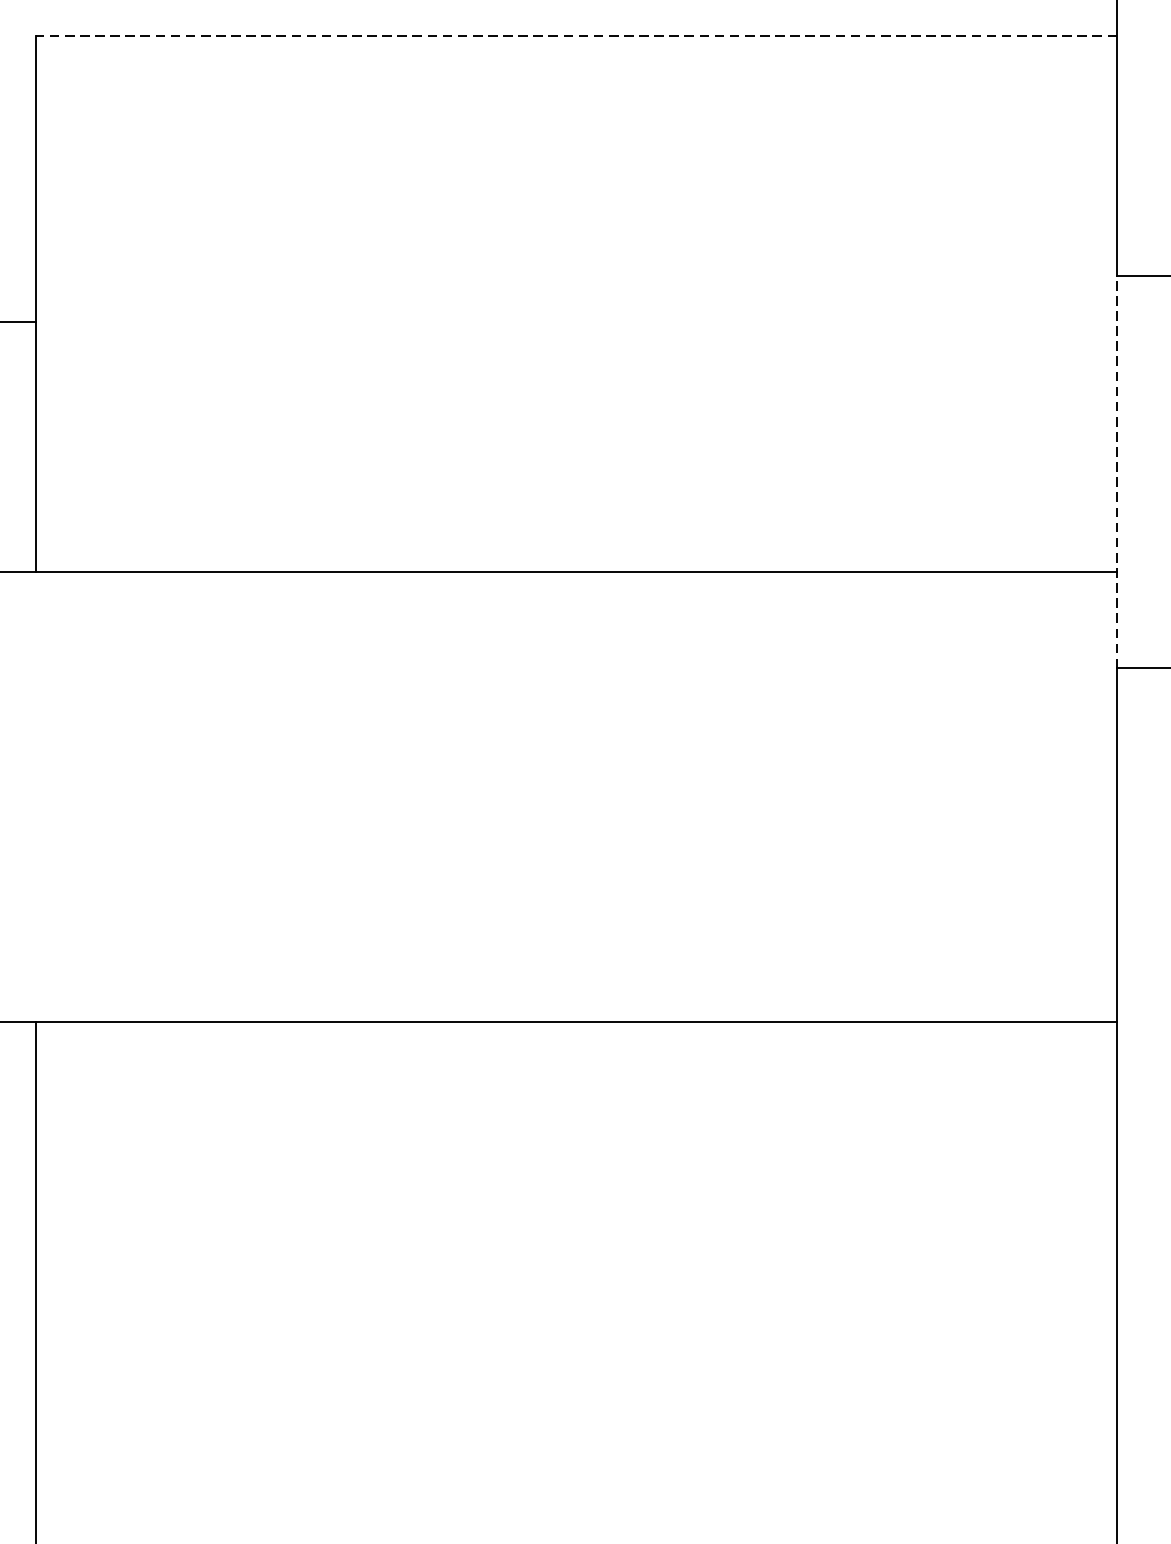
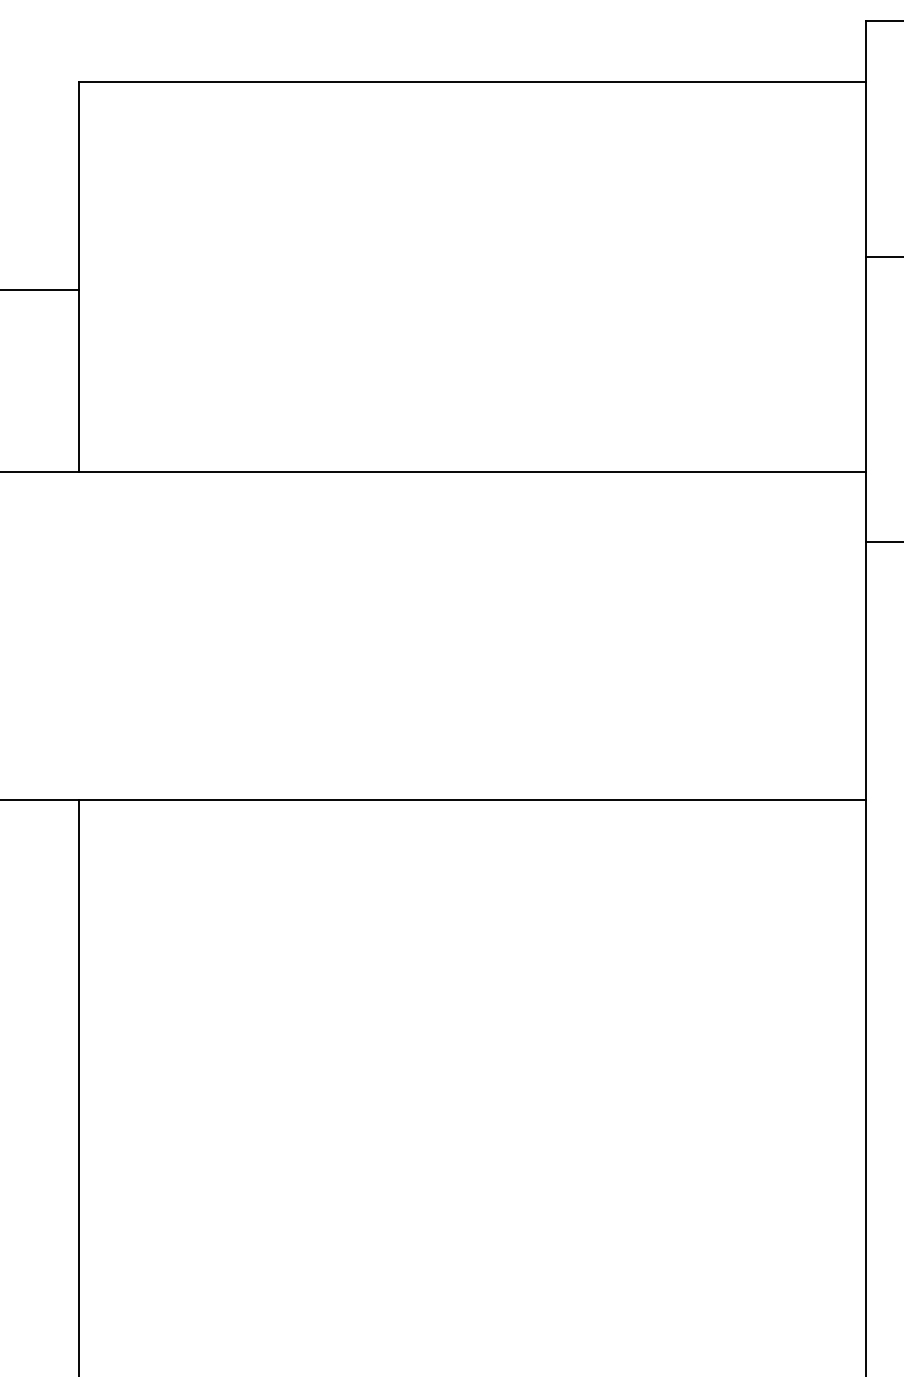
line: (576, 36) -> (472, 82), dashed -> solid
line: (1117, 472) -> (866, 399), dashed -> solid

